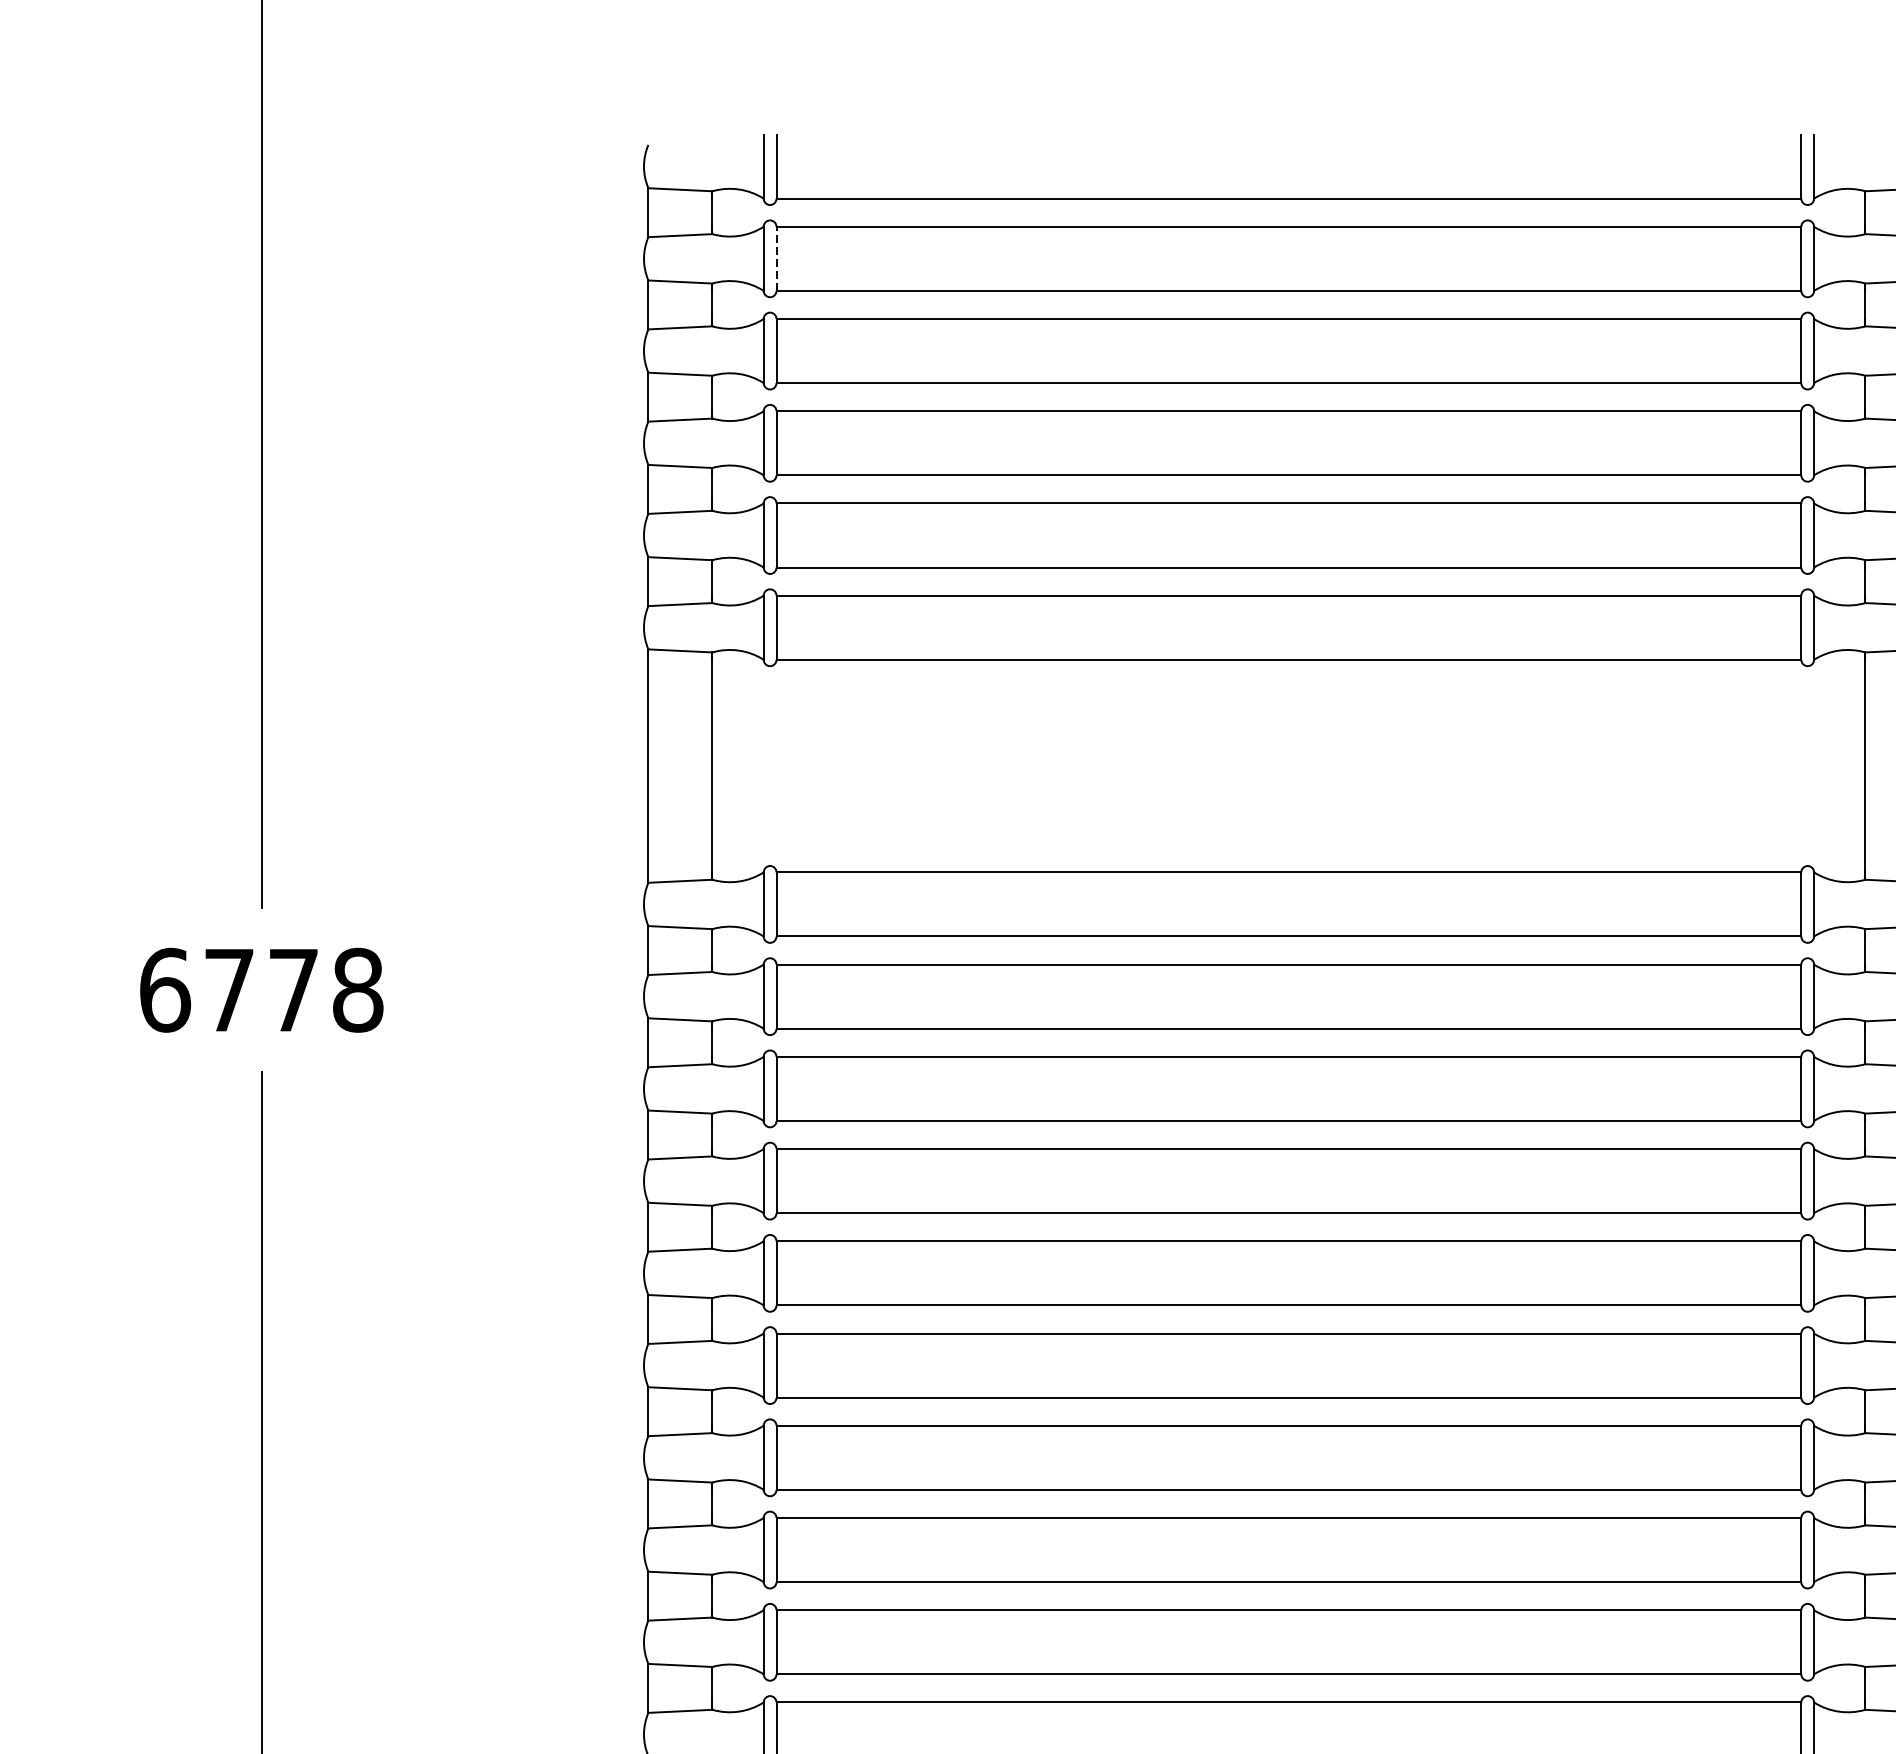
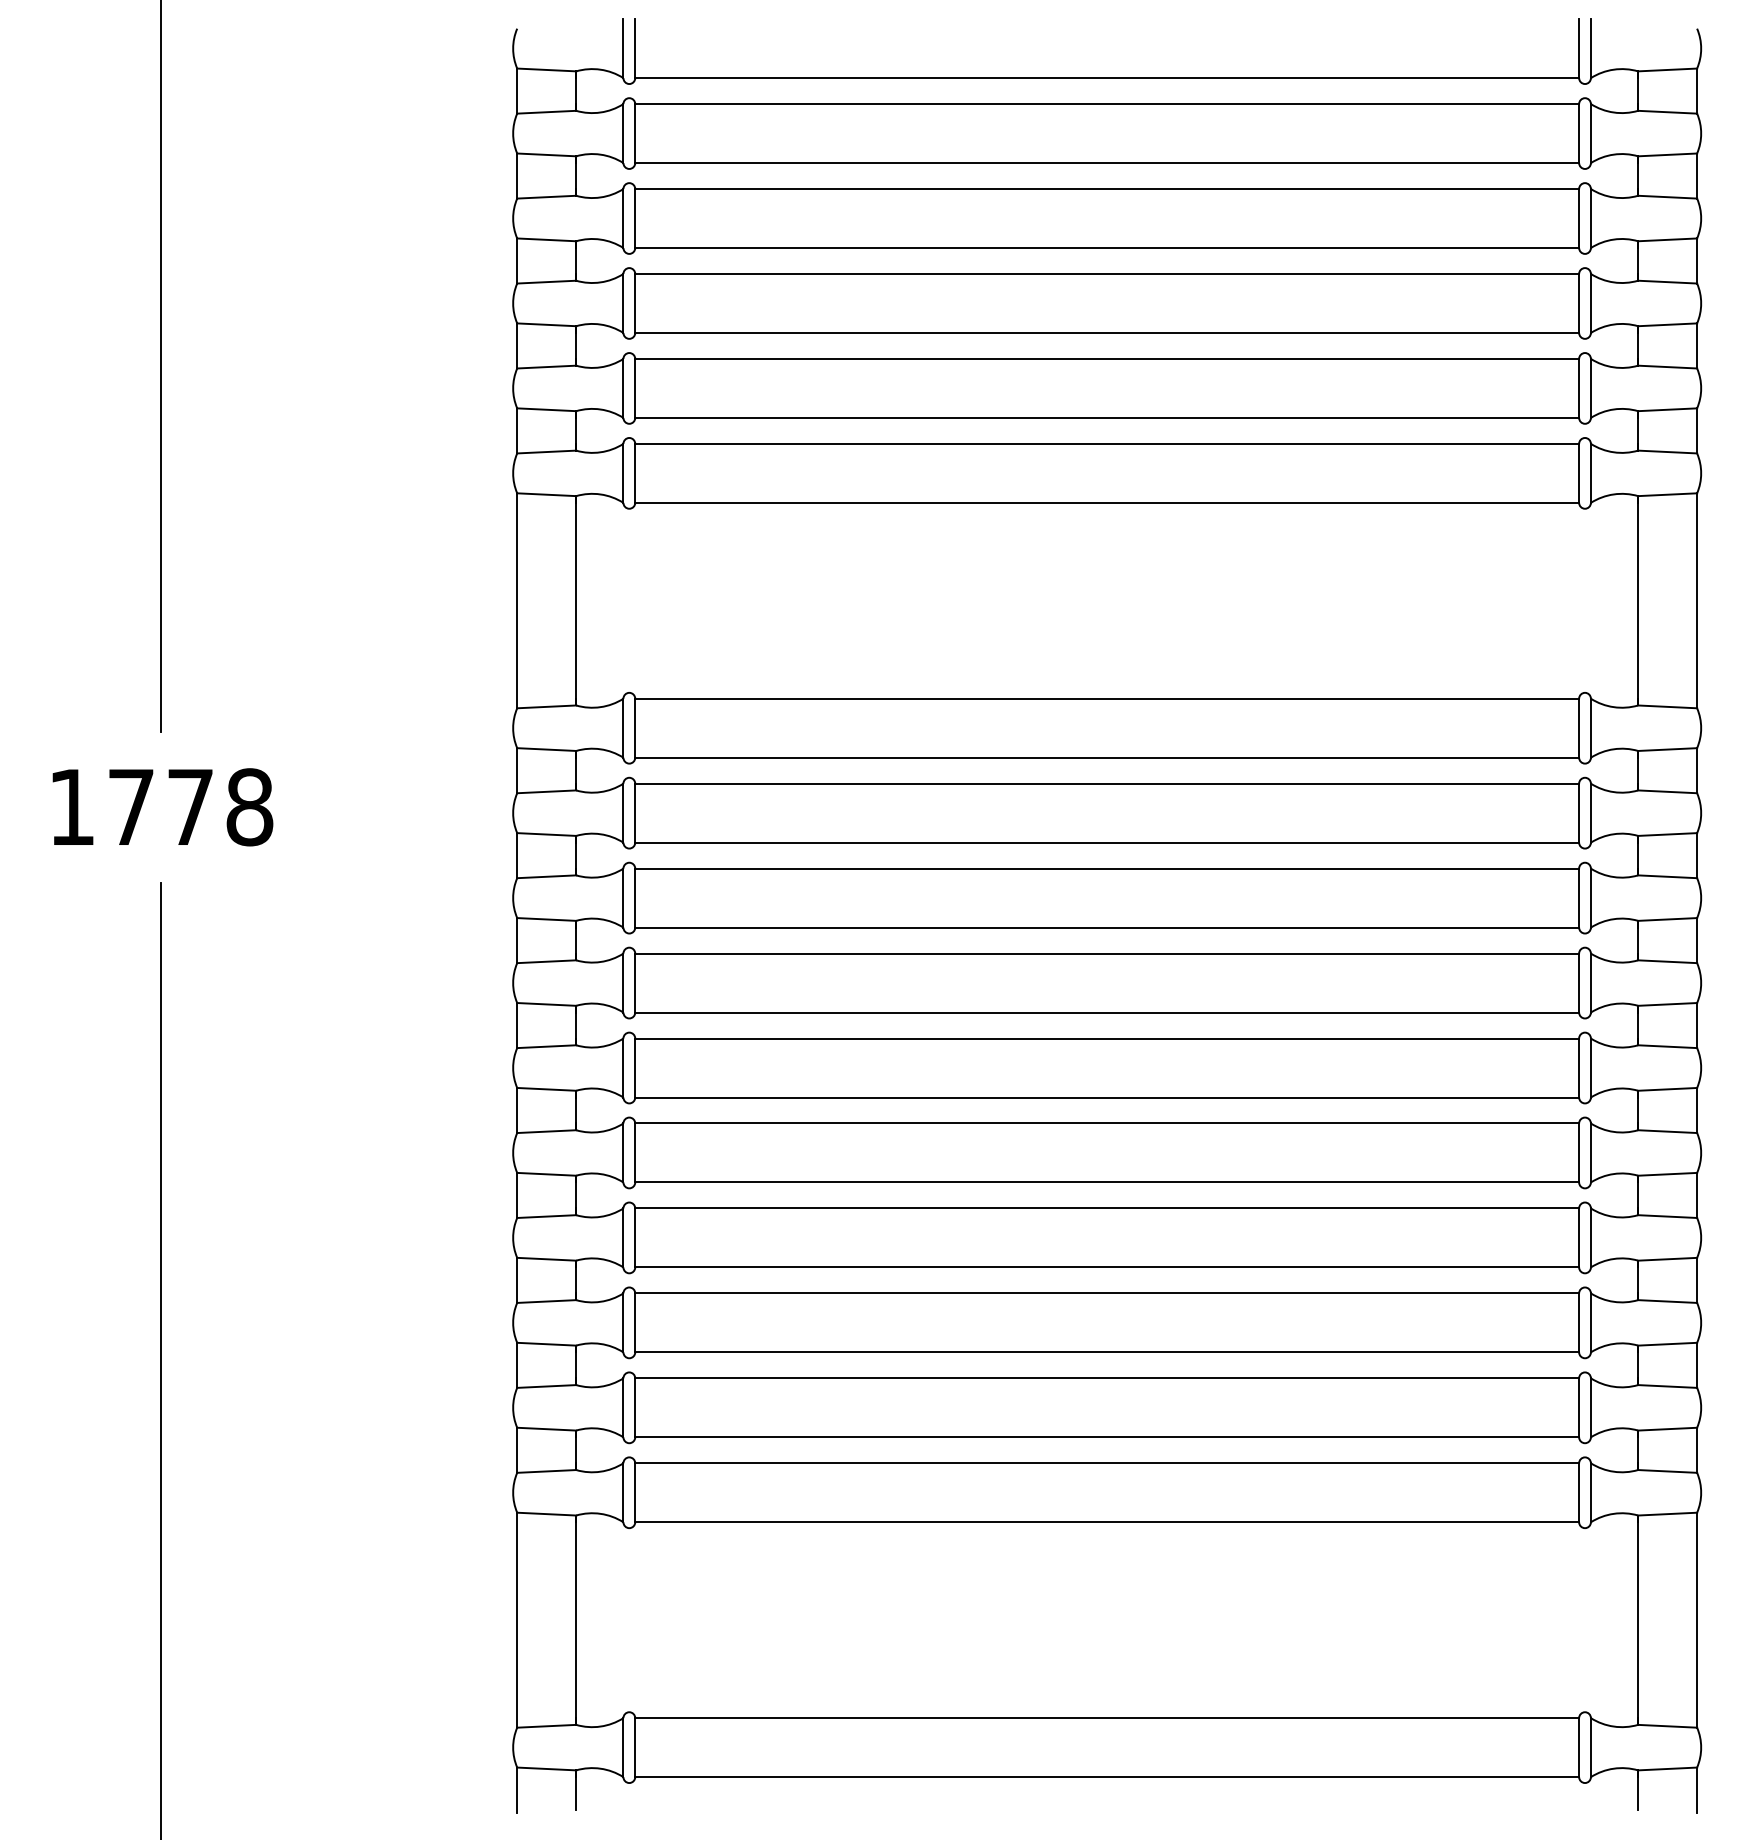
line: (776, 258) -> (635, 133), dashed -> solid
text: (165, 990) -> (72, 807), 6778 -> 1778

